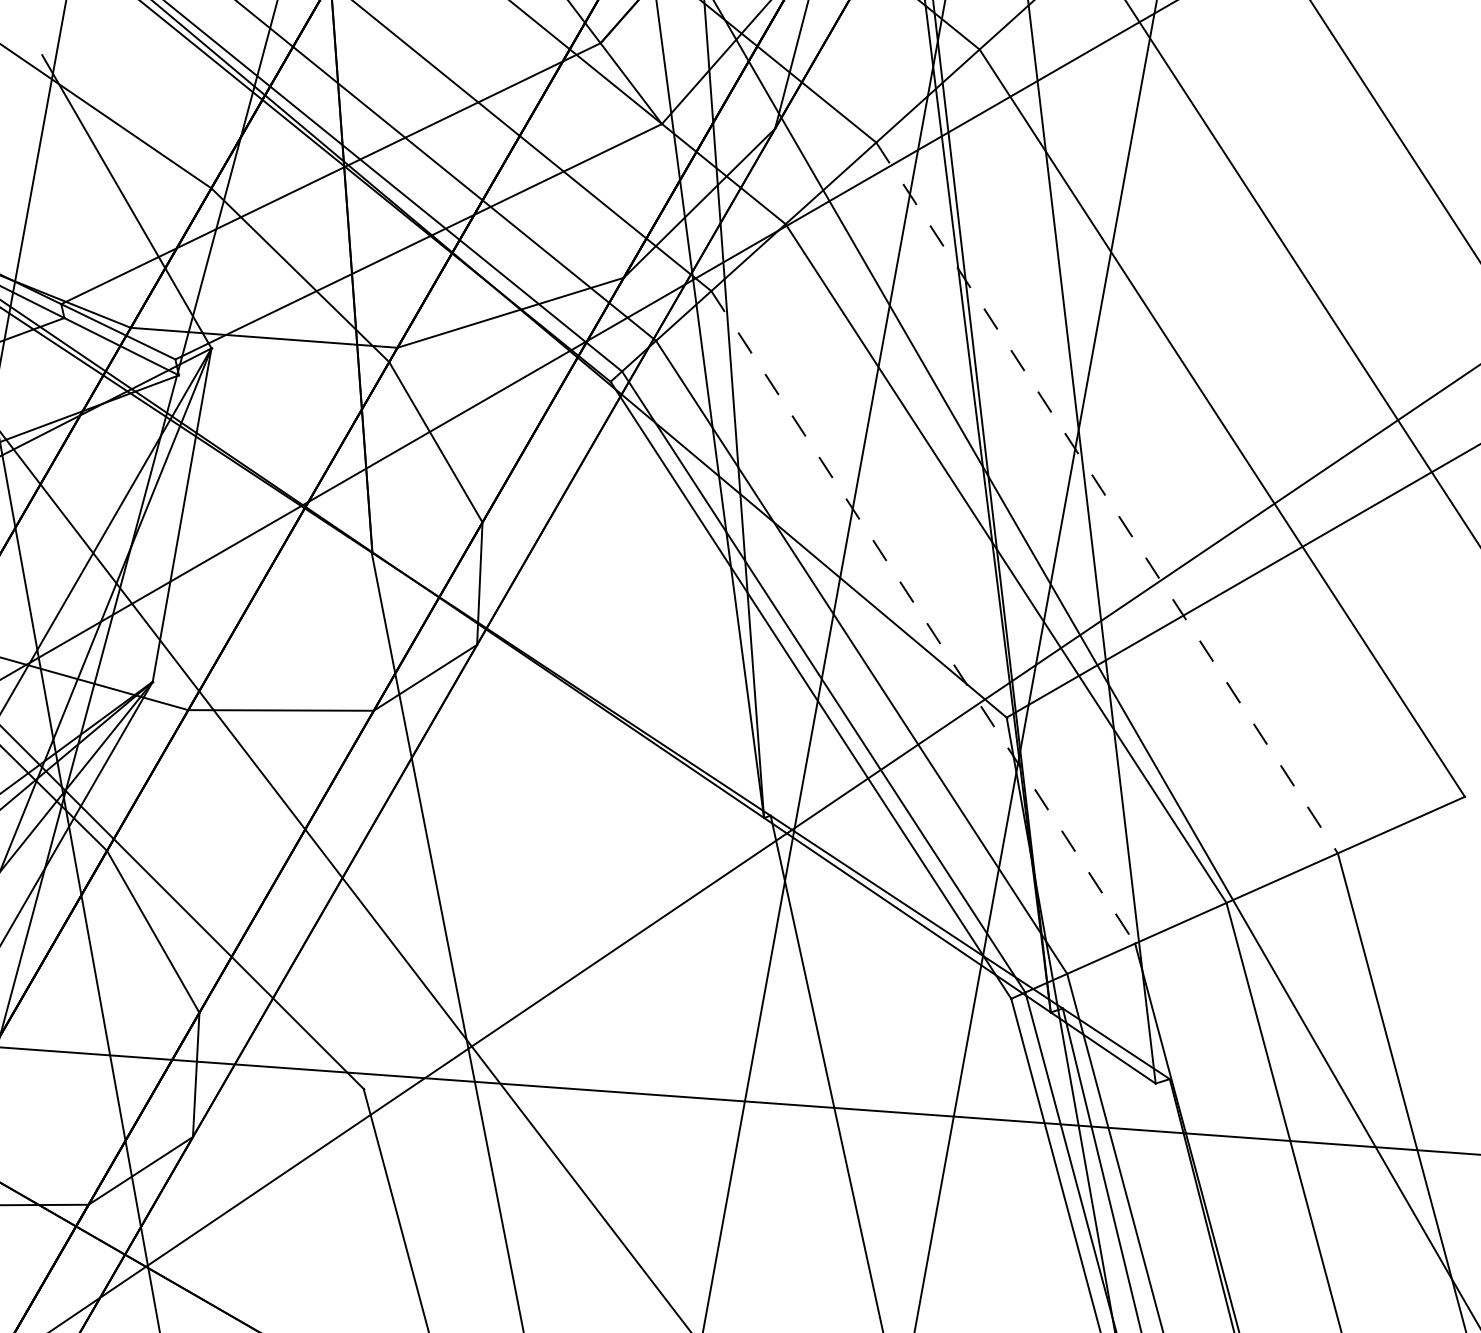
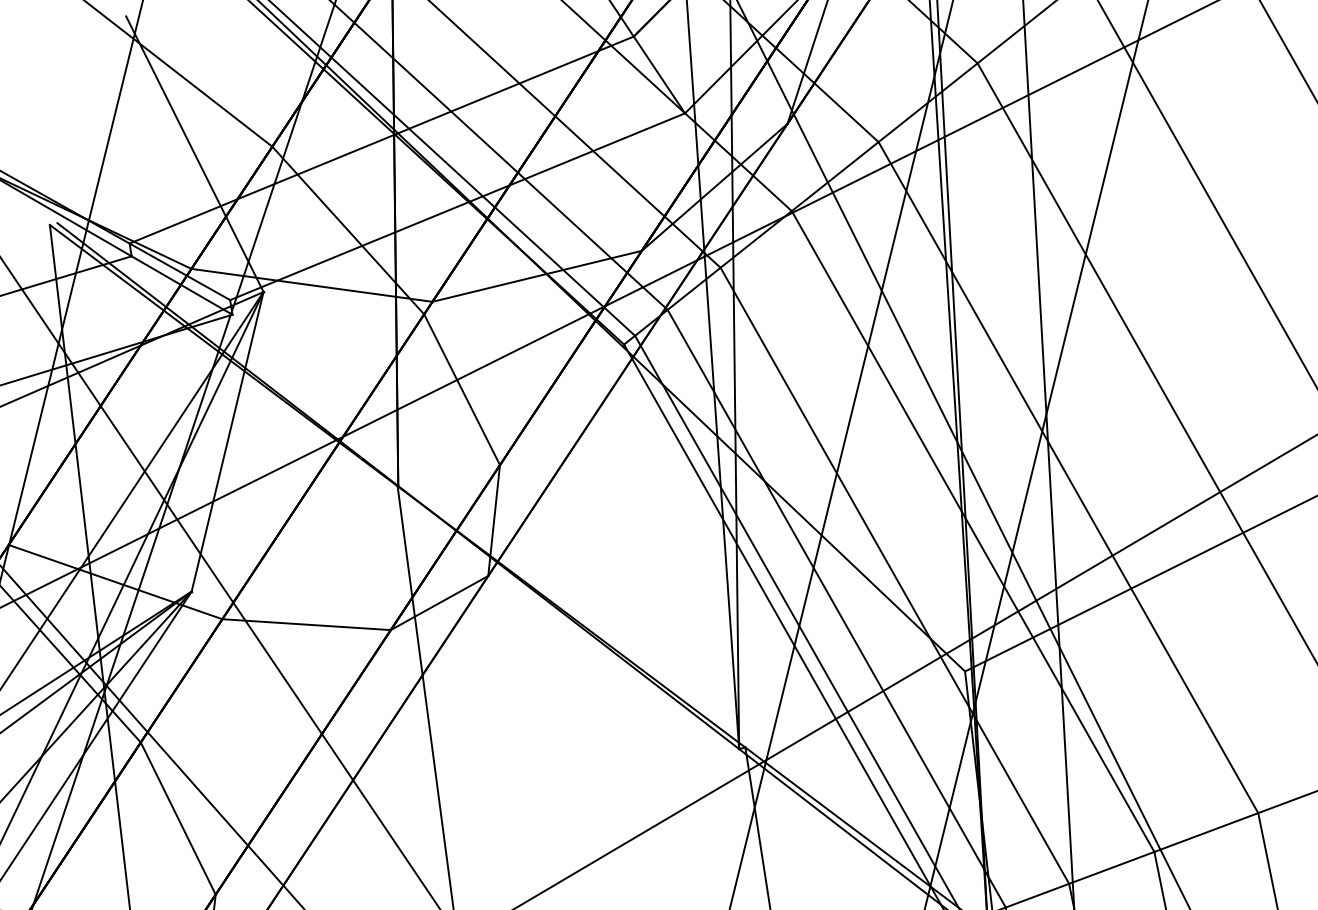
line: (1107, 498) -> (1068, 478), dashed -> solid
line: (923, 617) -> (895, 575), dashed -> solid

